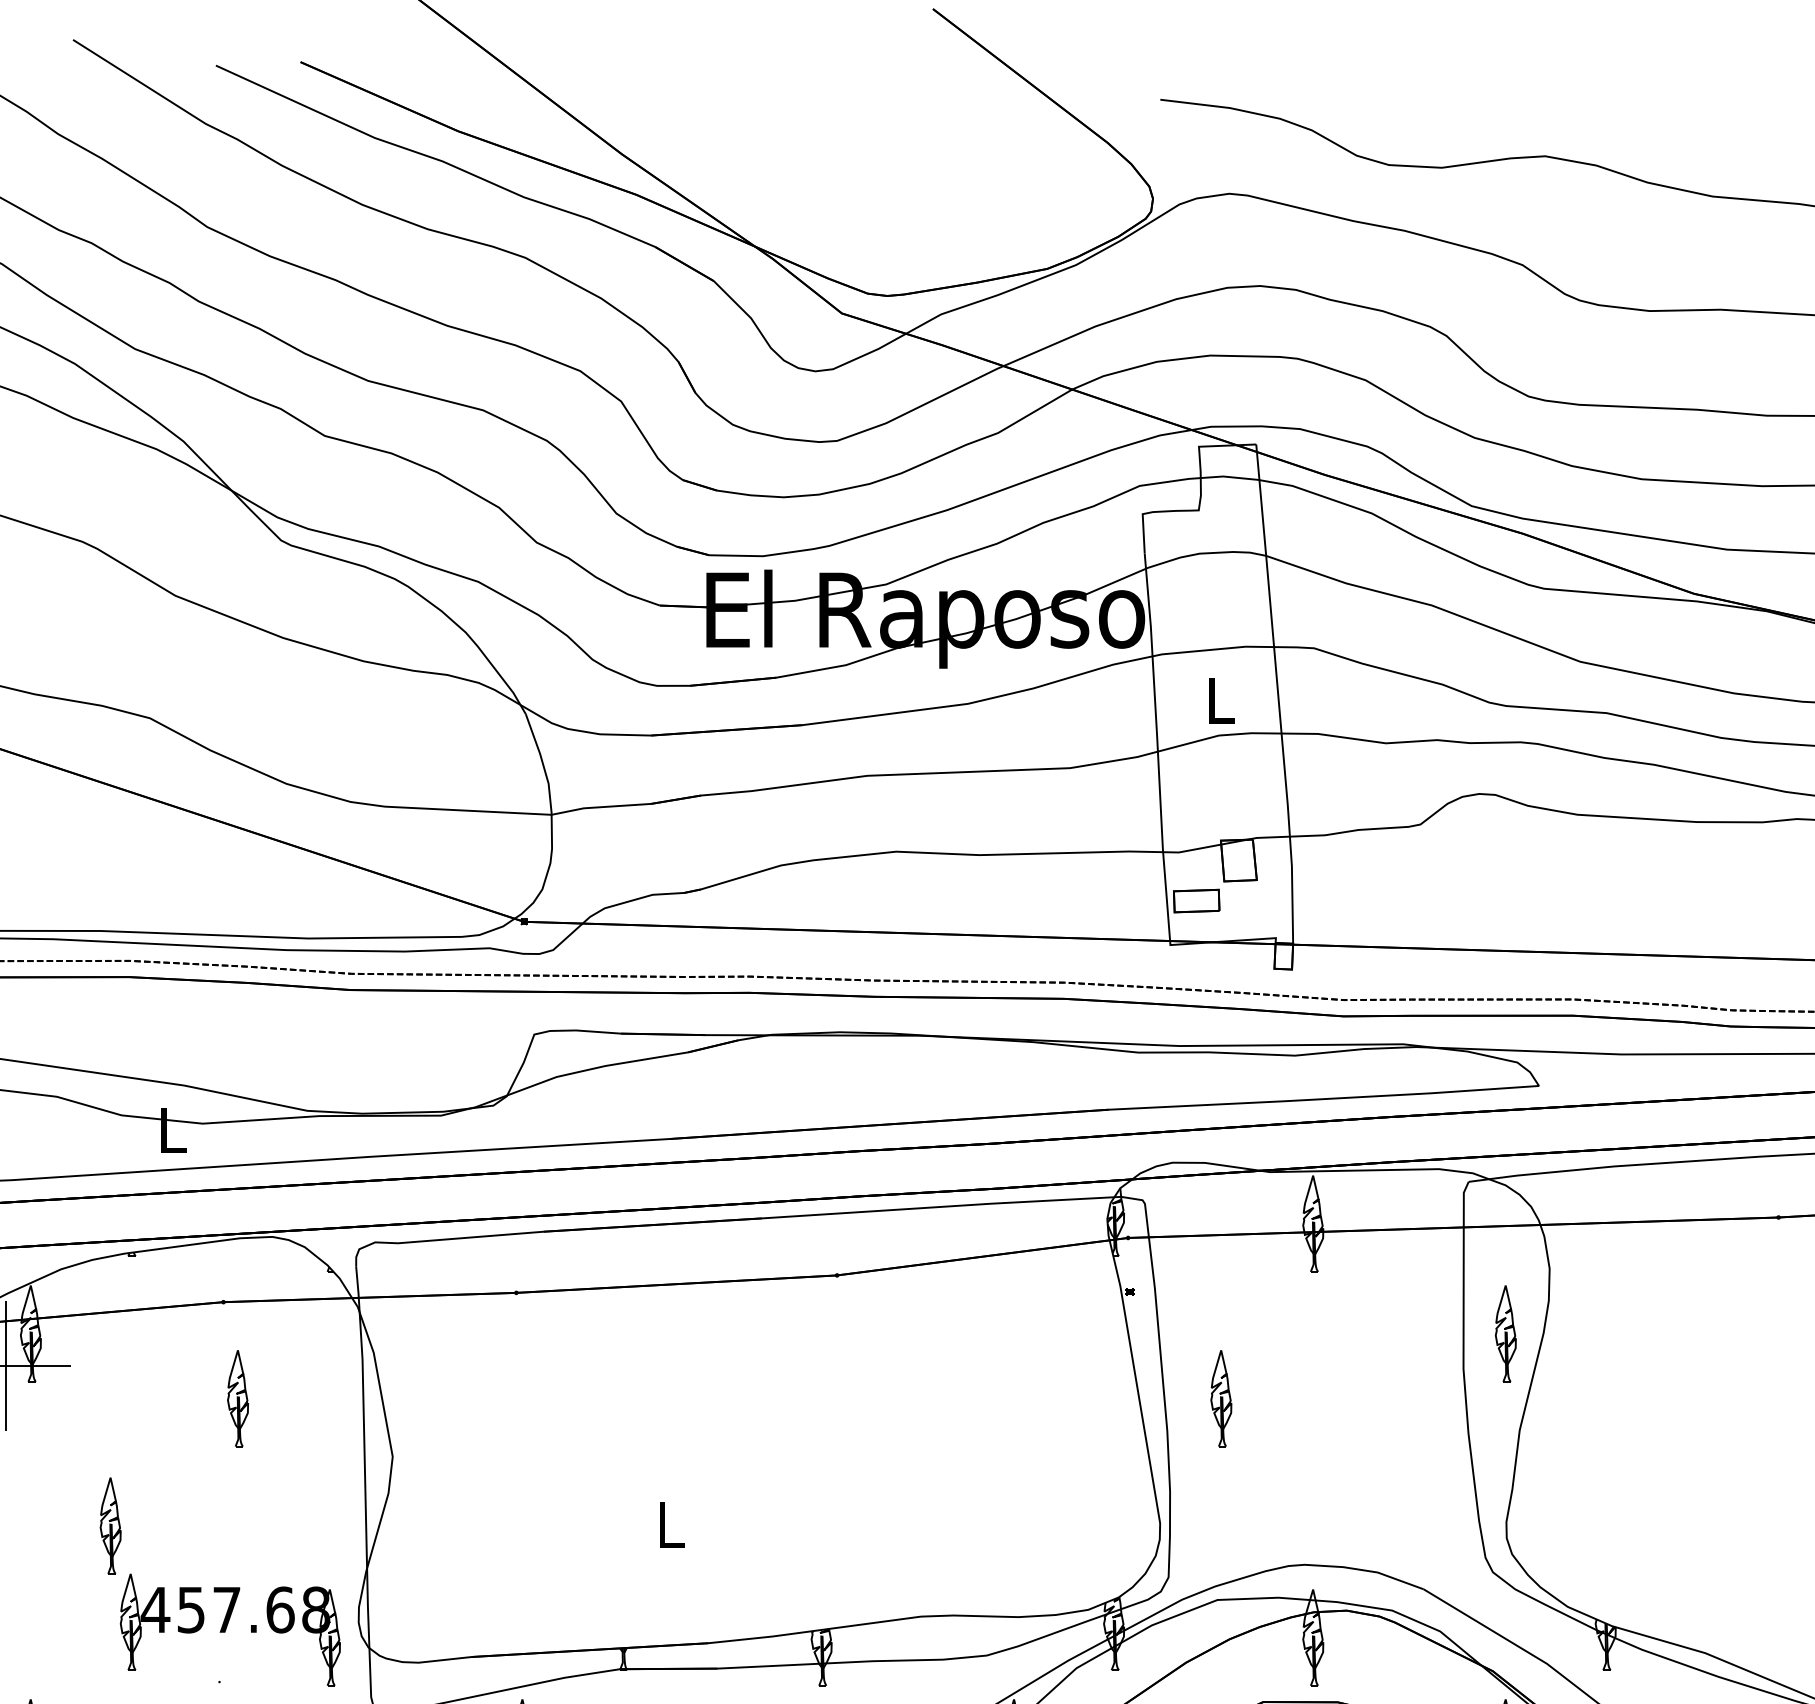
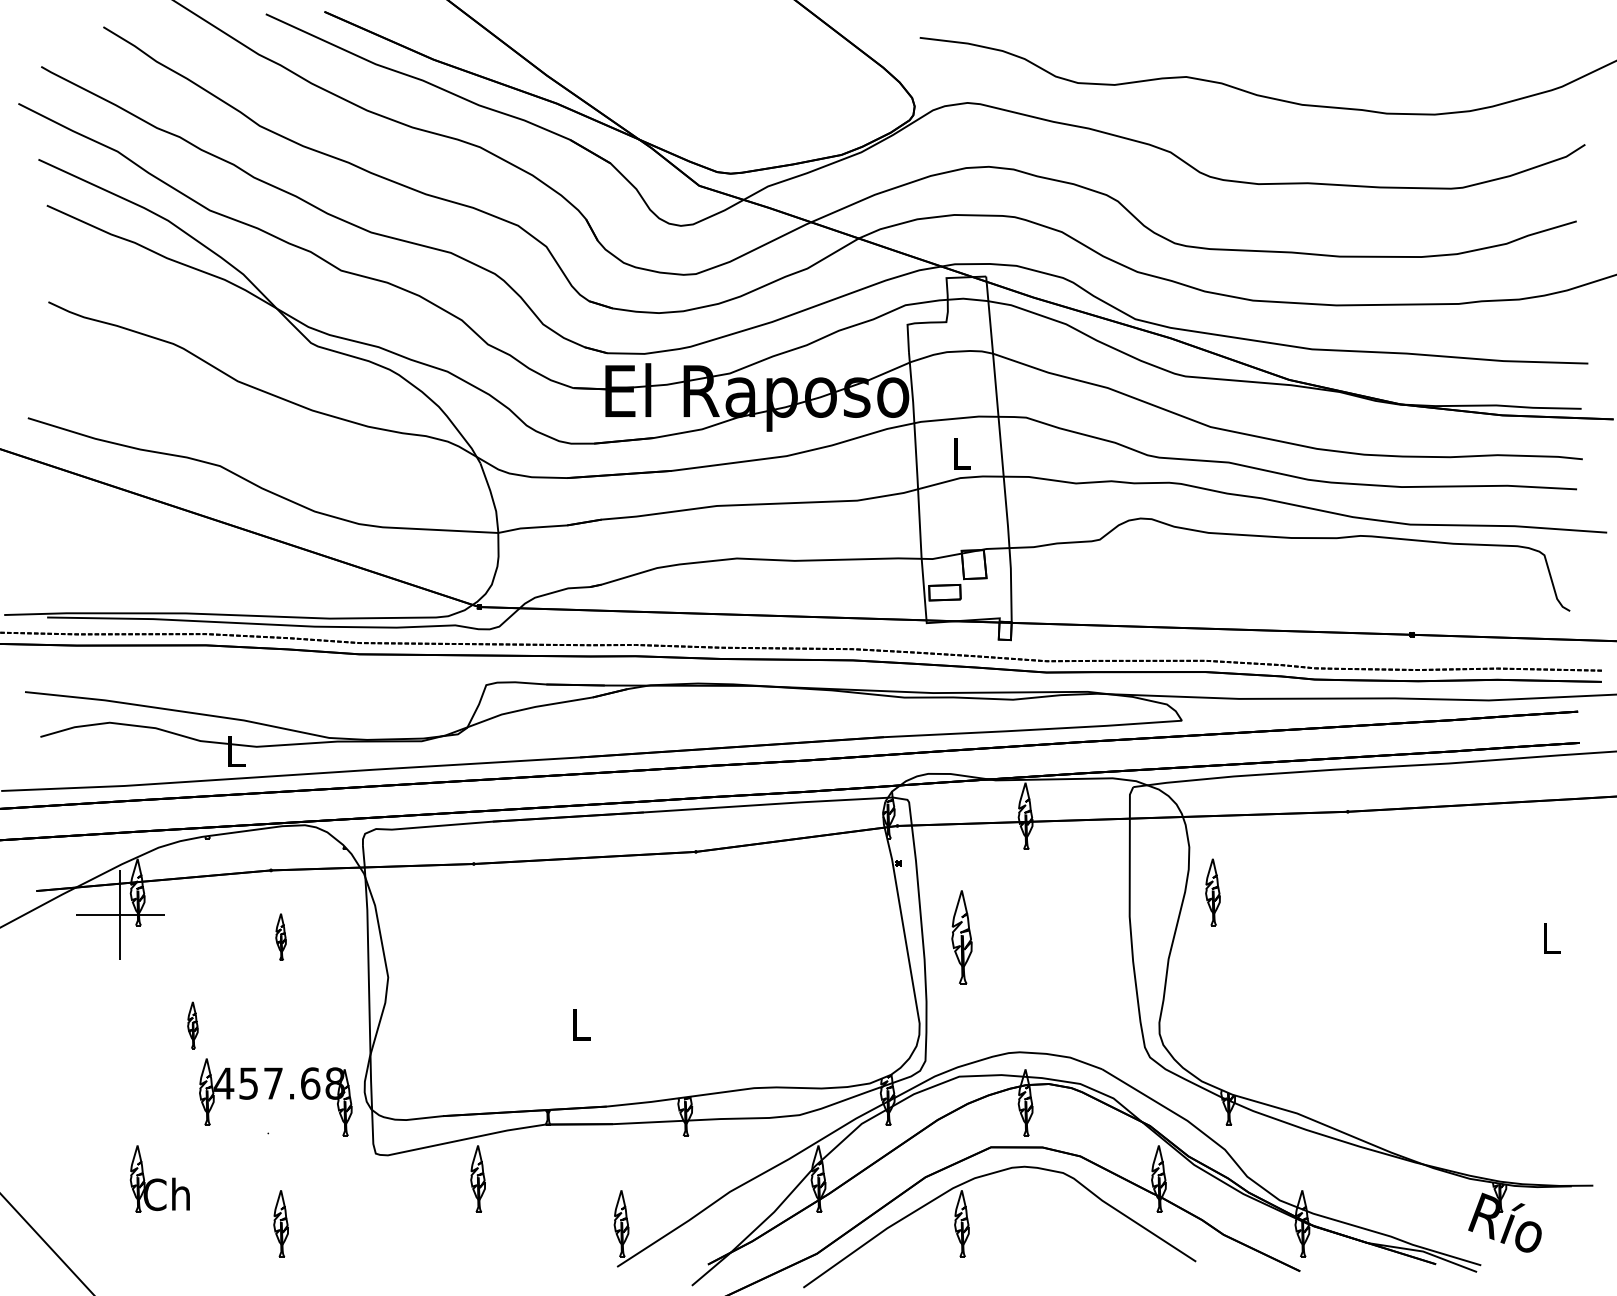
part: (1505, 1334) -> (1212, 892), moved
part: (237, 1397) -> (280, 936), size x0.7
part: (1220, 1397) -> (961, 936), size x1.4
part: (110, 1526) -> (192, 1025), size x0.7

